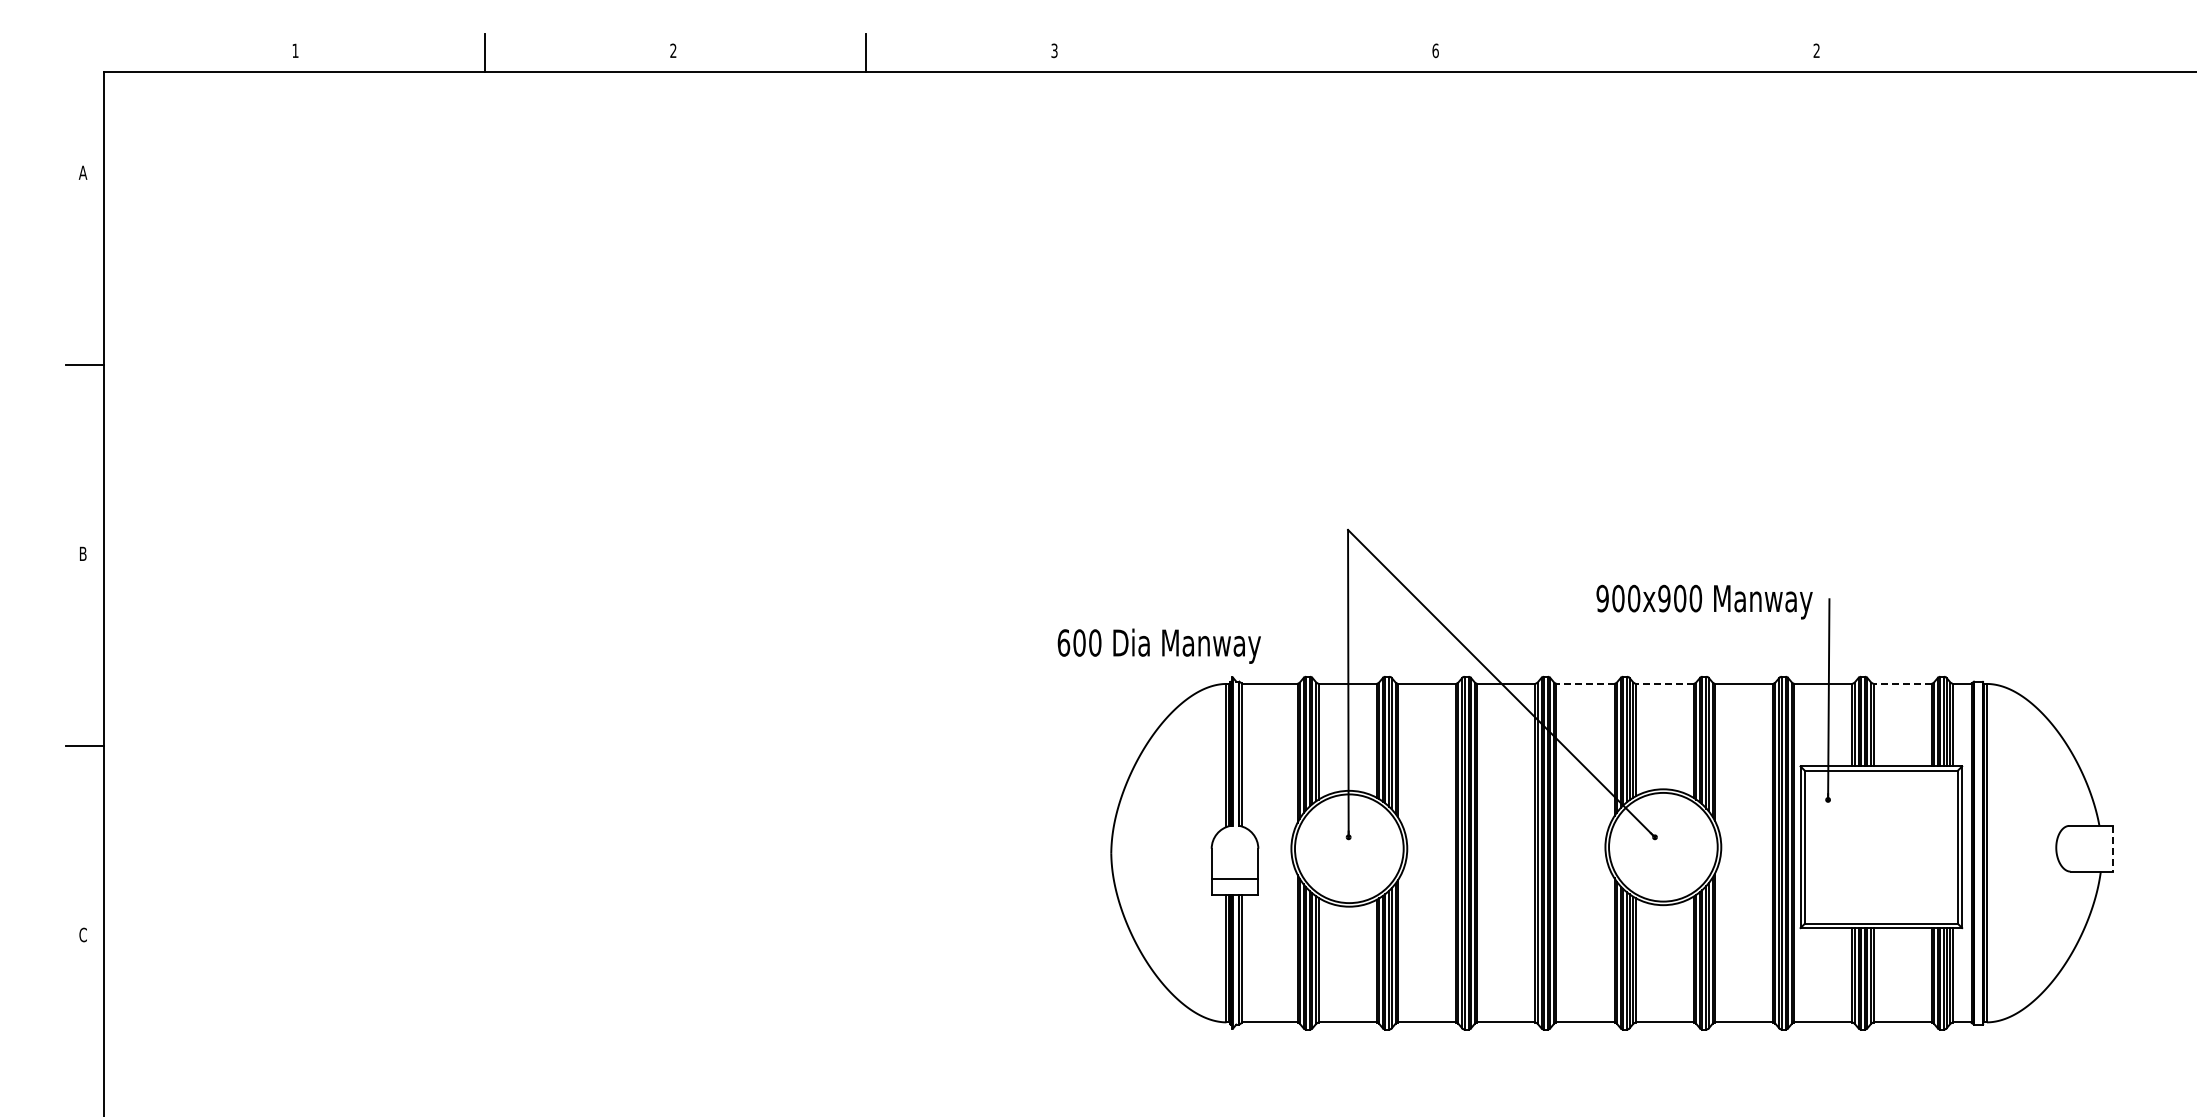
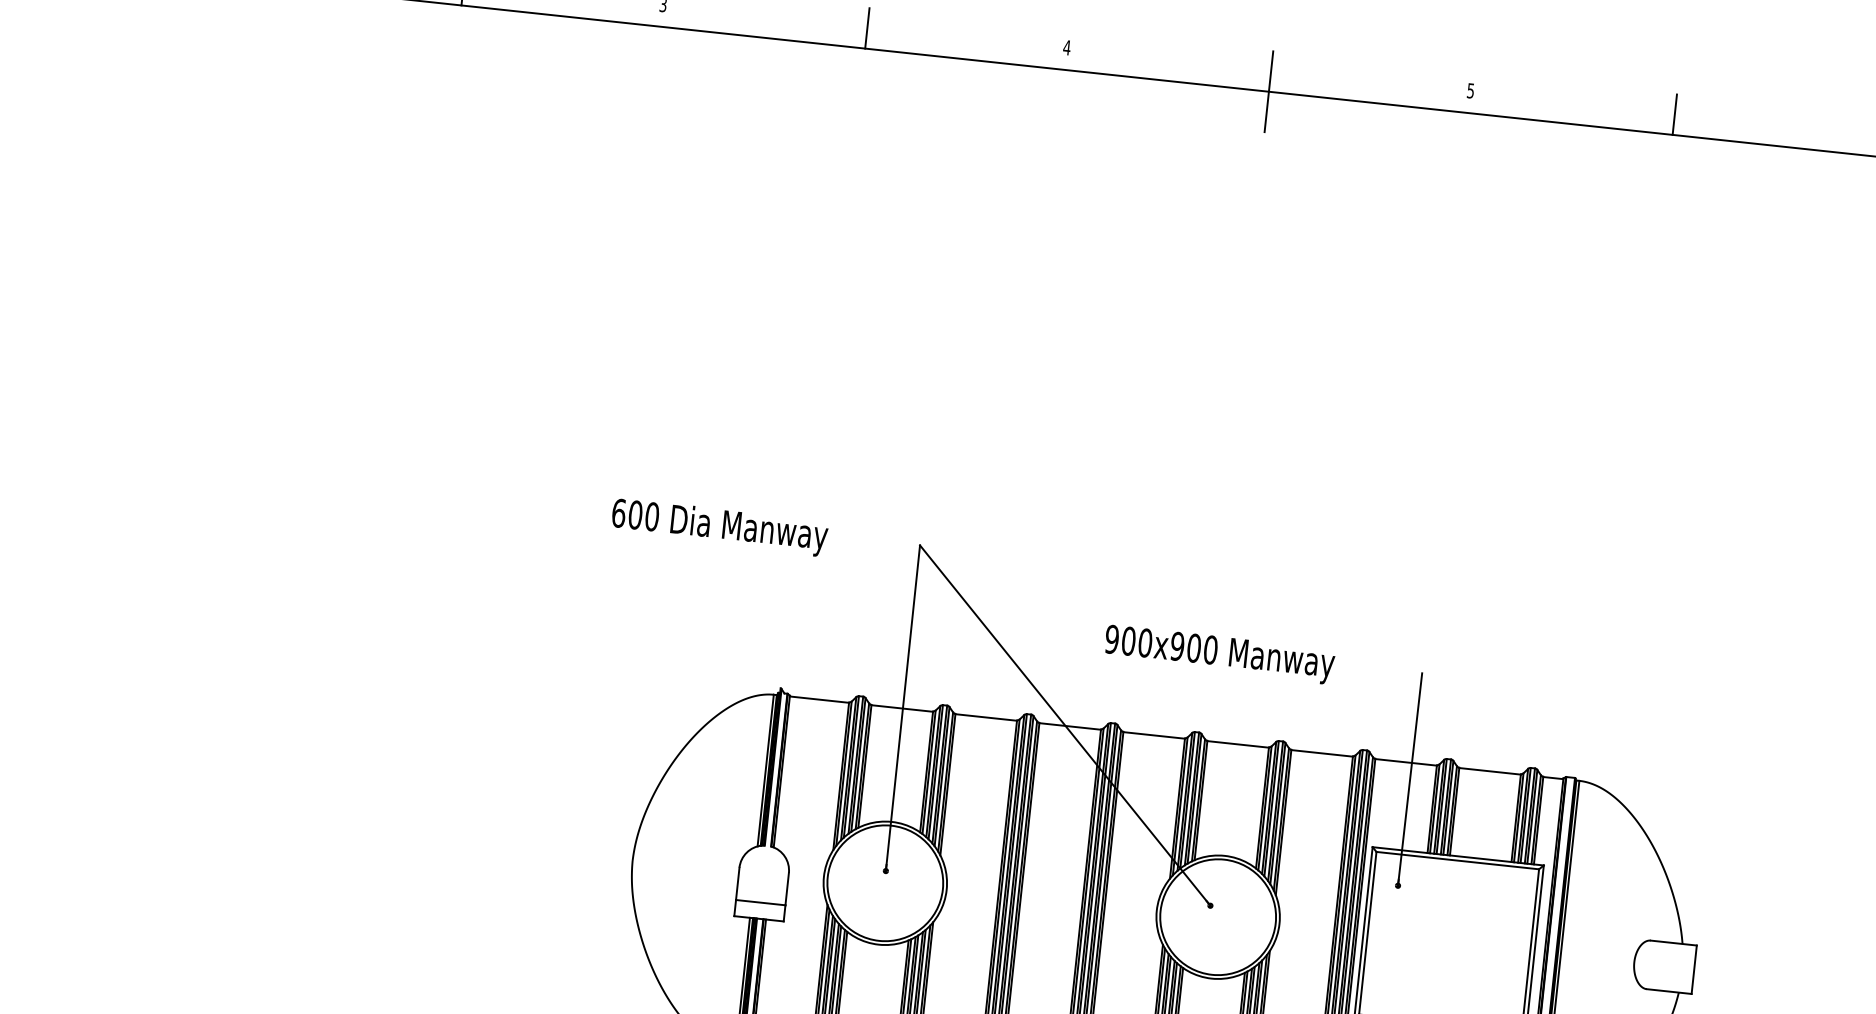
text: (1435, 50) -> (1066, 47), 6 -> 4
text: (1816, 50) -> (1470, 90), 2 -> 5
line: (1247, 52) -> (867, 28), added
line: (2009, 52) -> (1674, 114), added
line: (1628, 71) -> (1269, 91), added
text: (1704, 601) -> (1219, 654), moved
text: (1158, 645) -> (718, 526), moved
line: (1585, 683) -> (1154, 734), dashed -> solid
line: (1664, 683) -> (1237, 743), dashed -> solid
line: (1902, 683) -> (1490, 770), dashed -> solid
line: (2112, 848) -> (1693, 969), dashed -> solid

